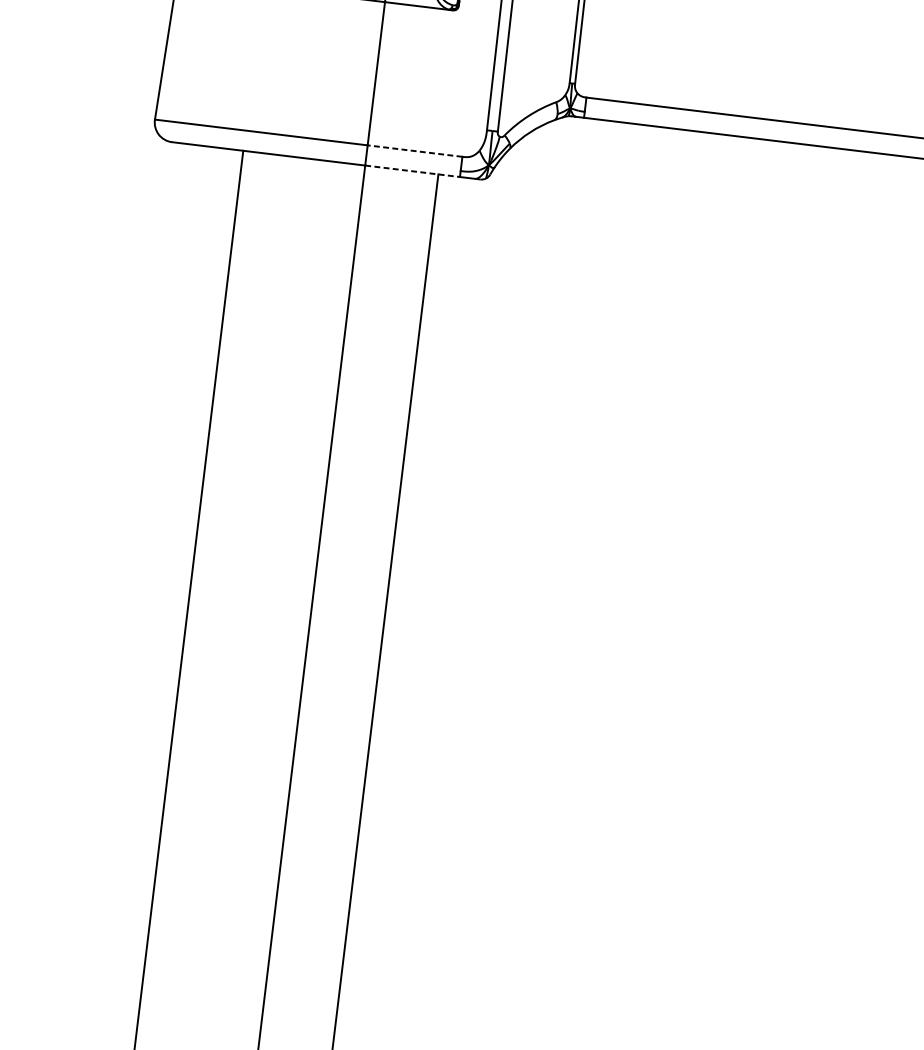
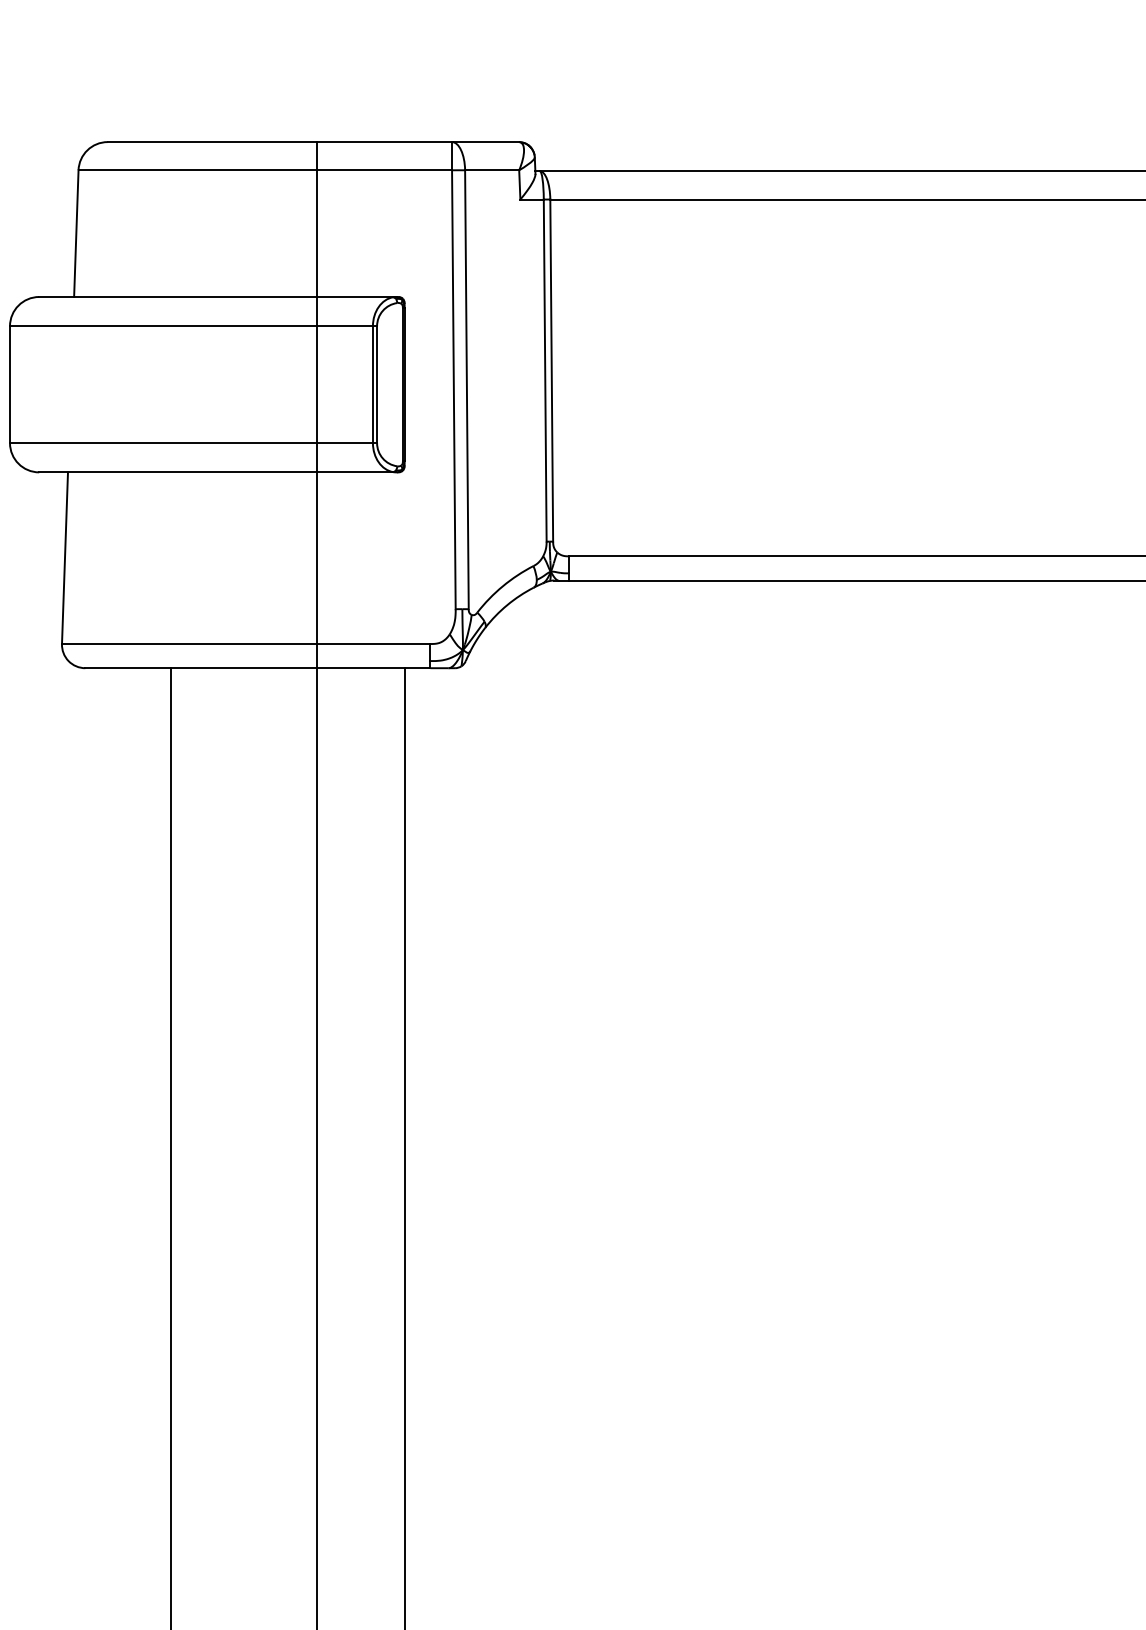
line: (414, 151) -> (373, 644), dashed -> solid
line: (412, 171) -> (373, 668), dashed -> solid

